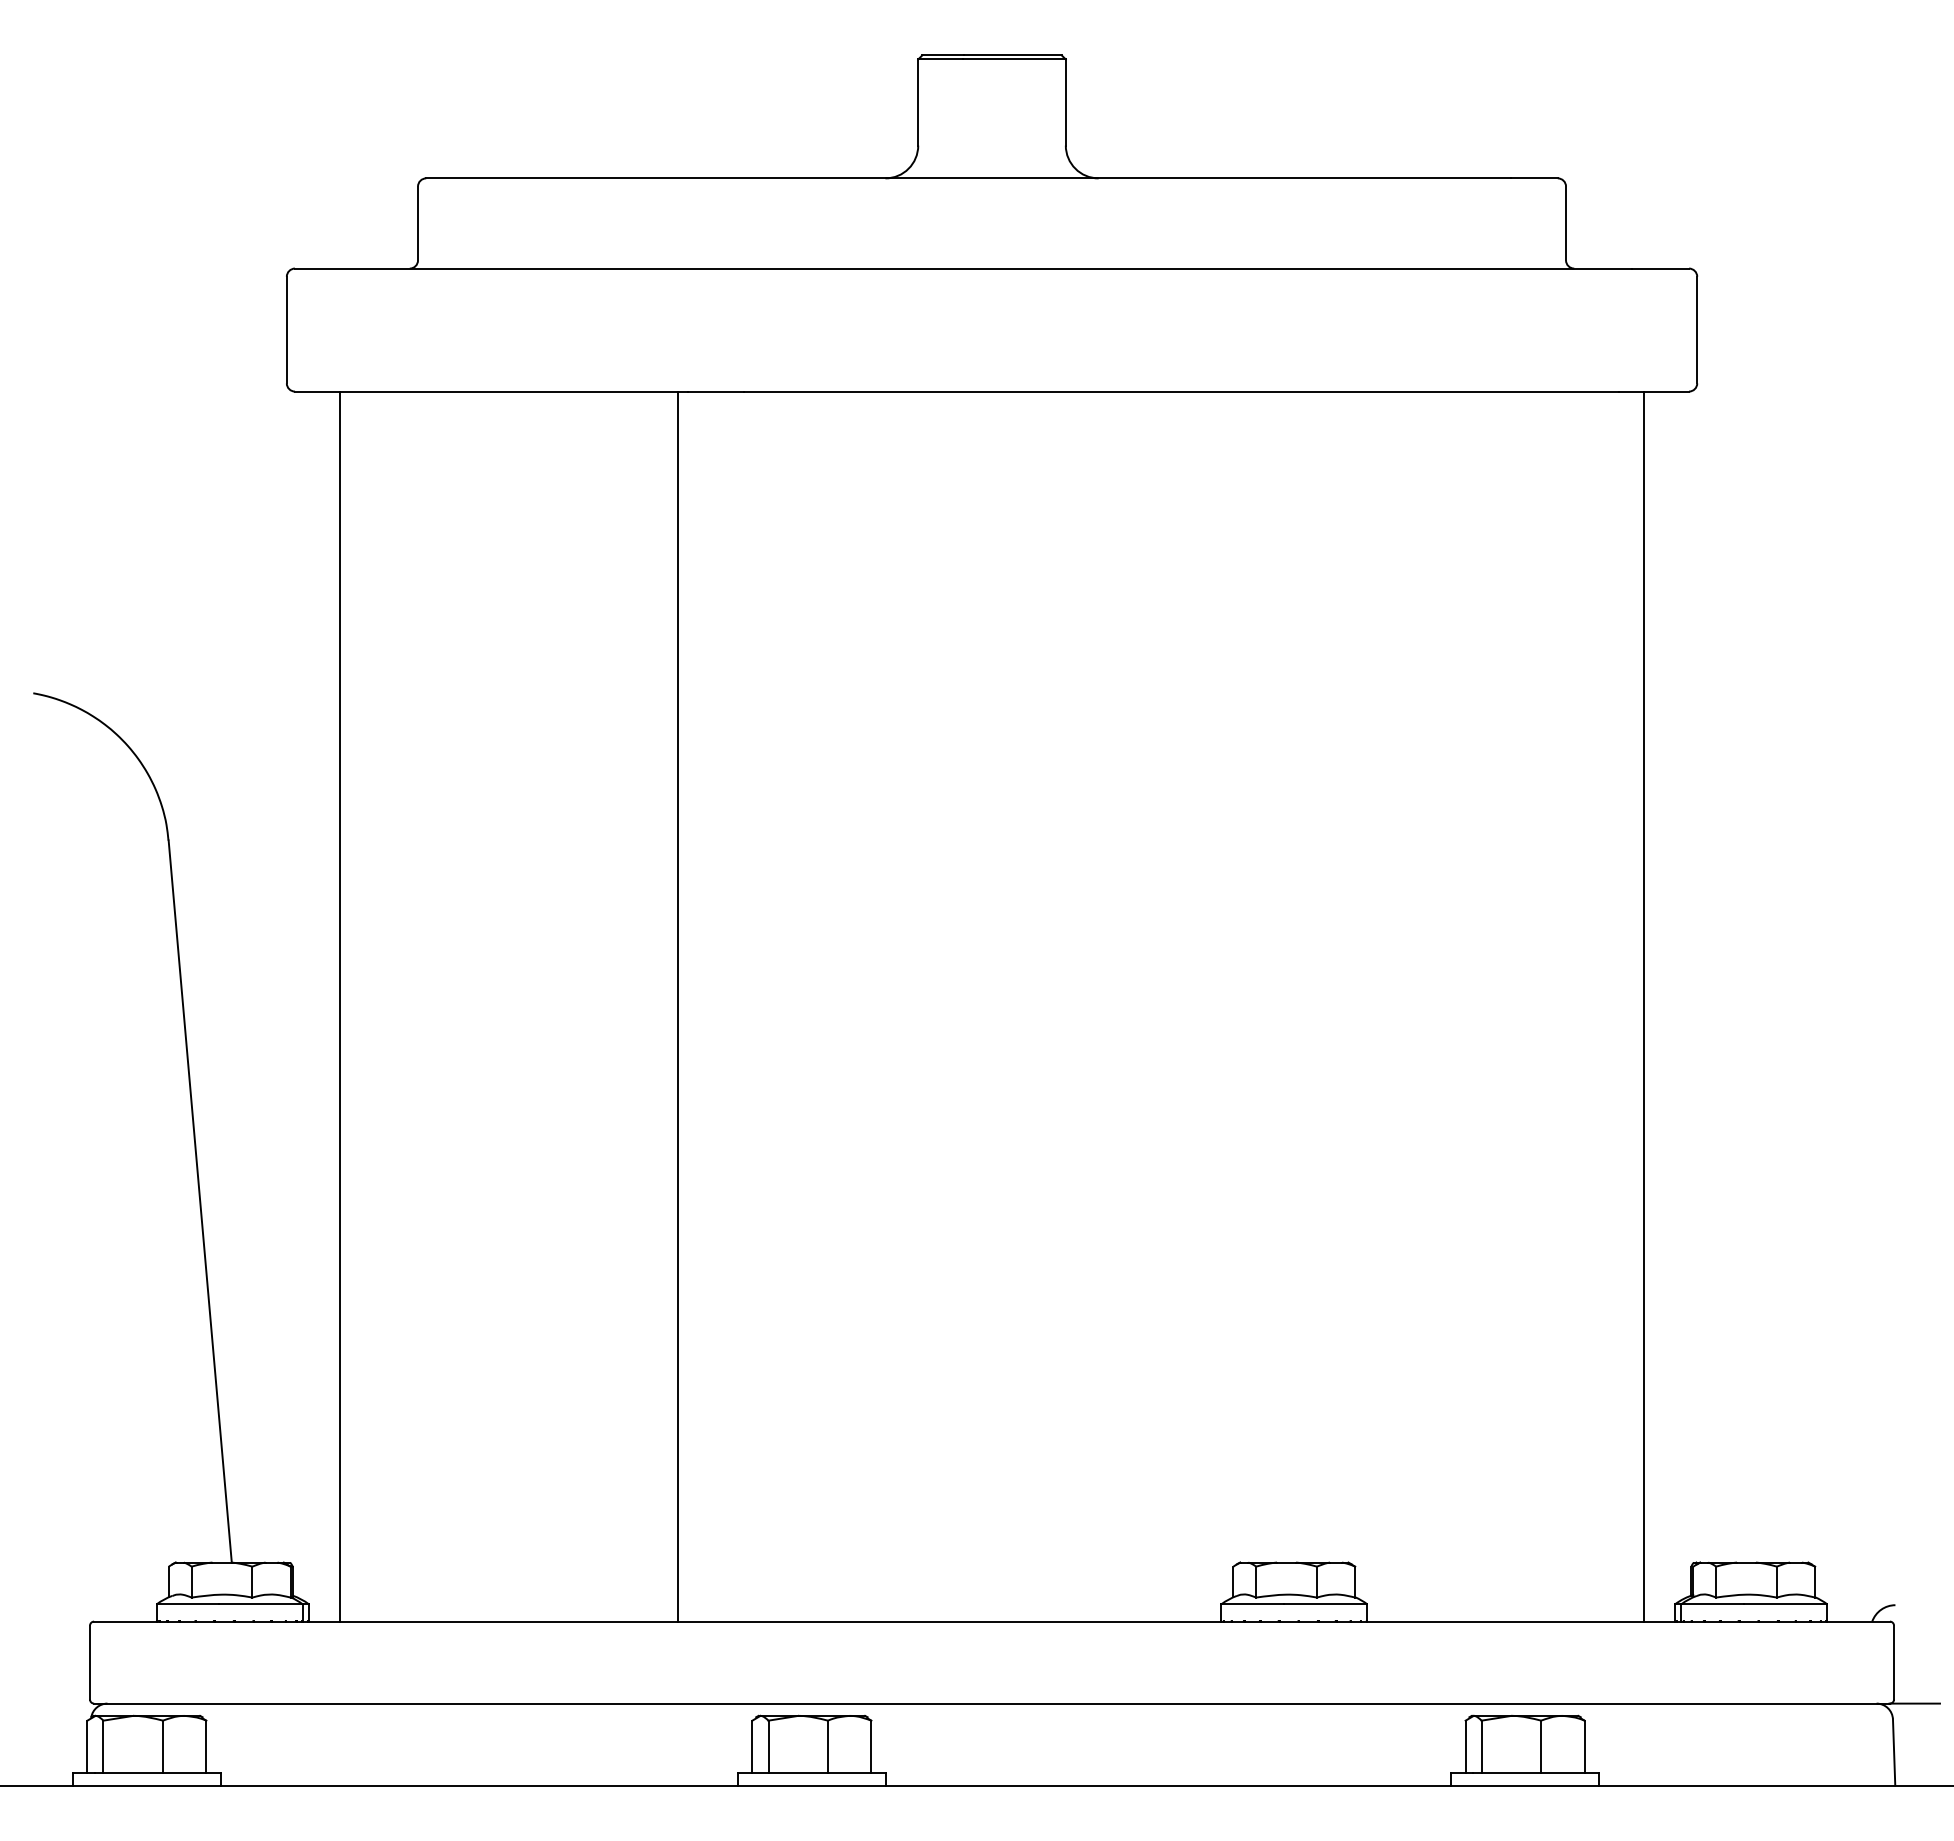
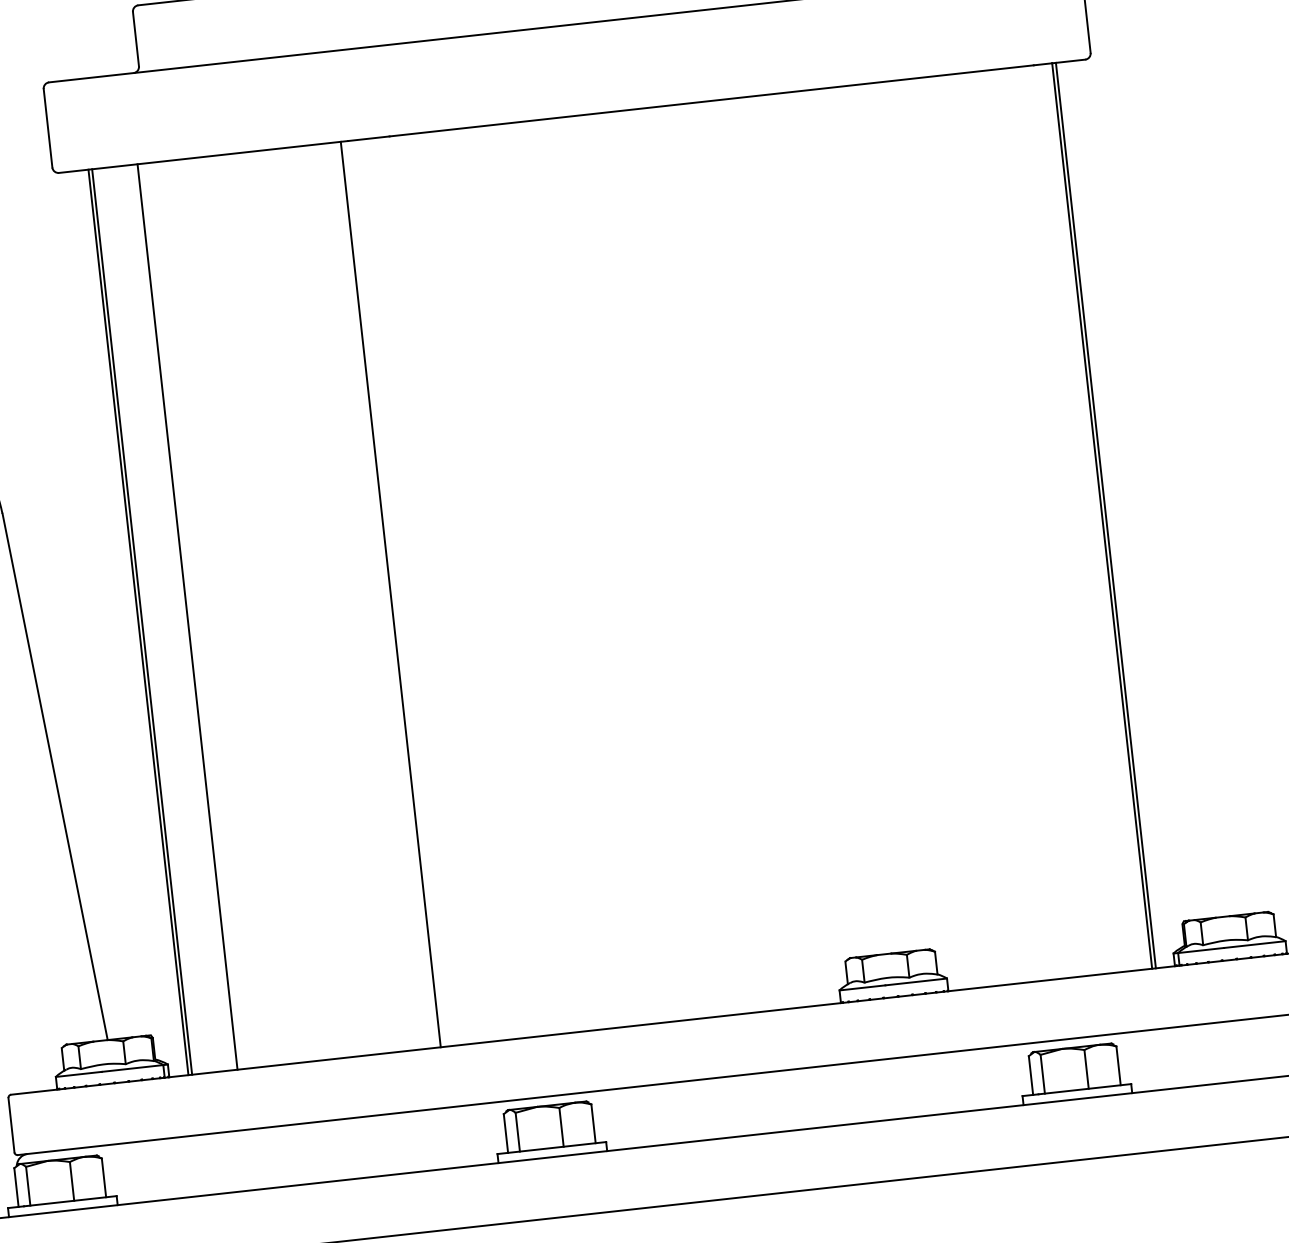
line: (334, 1006) -> (138, 622), added
line: (401, 1006) -> (187, 616), added
line: (1649, 1006) -> (1106, 515), added

